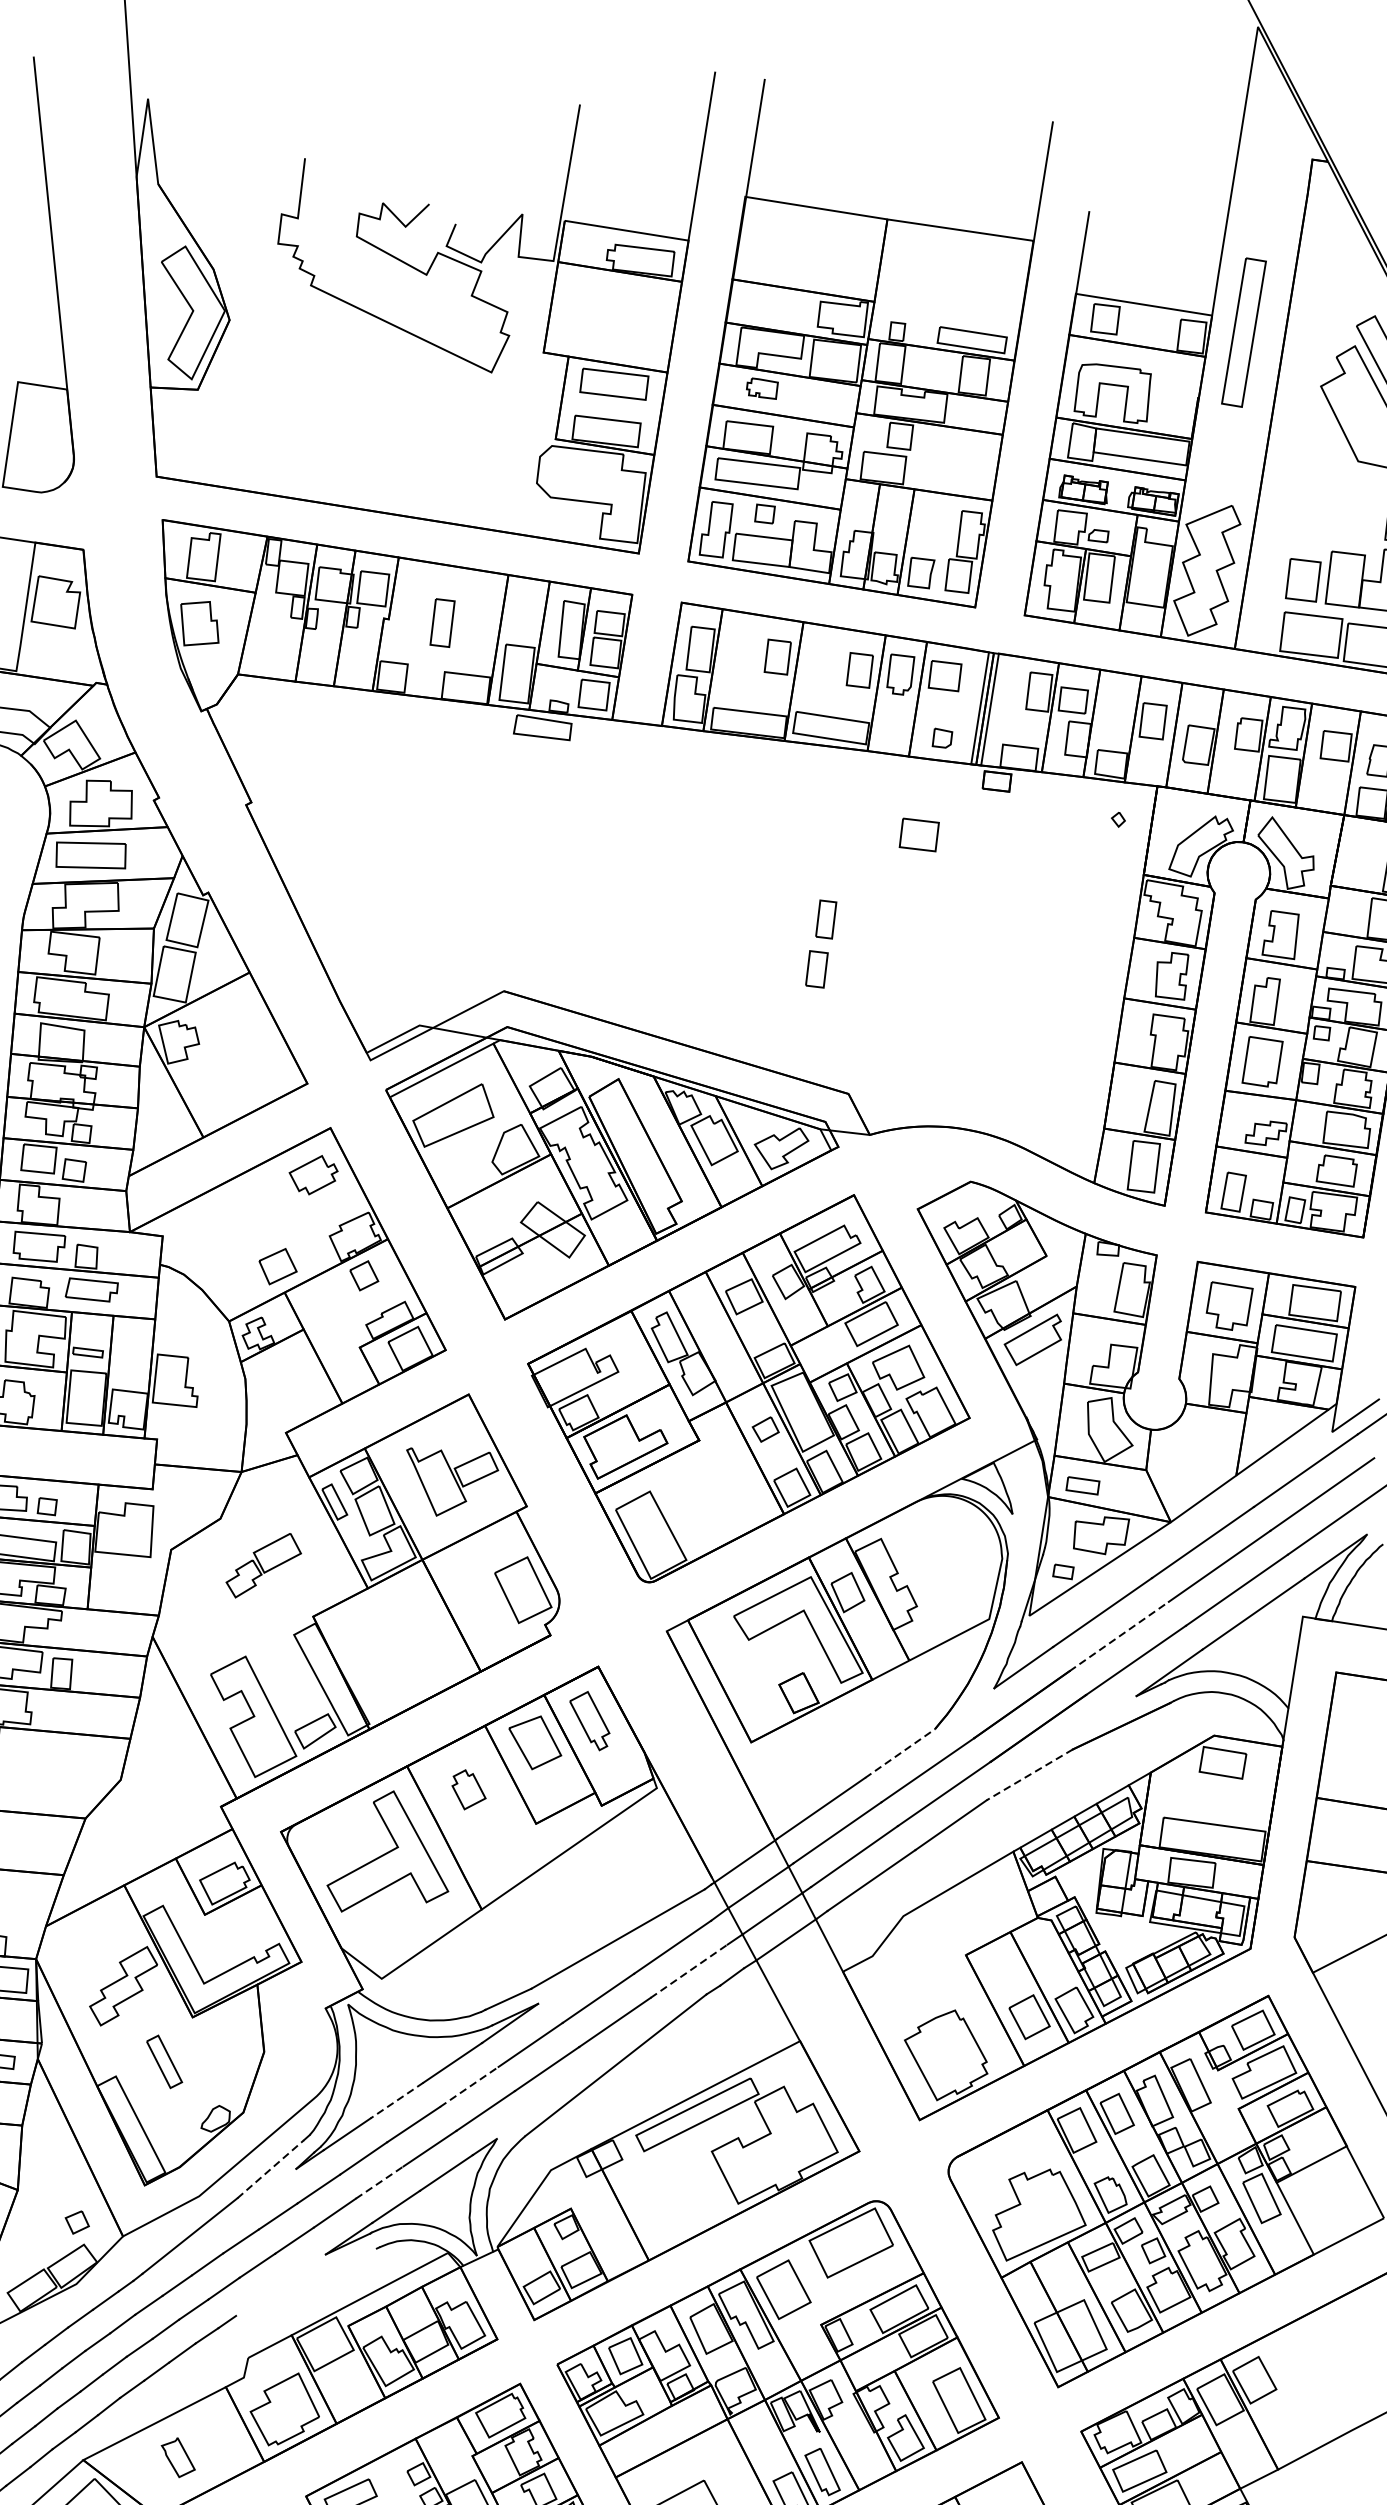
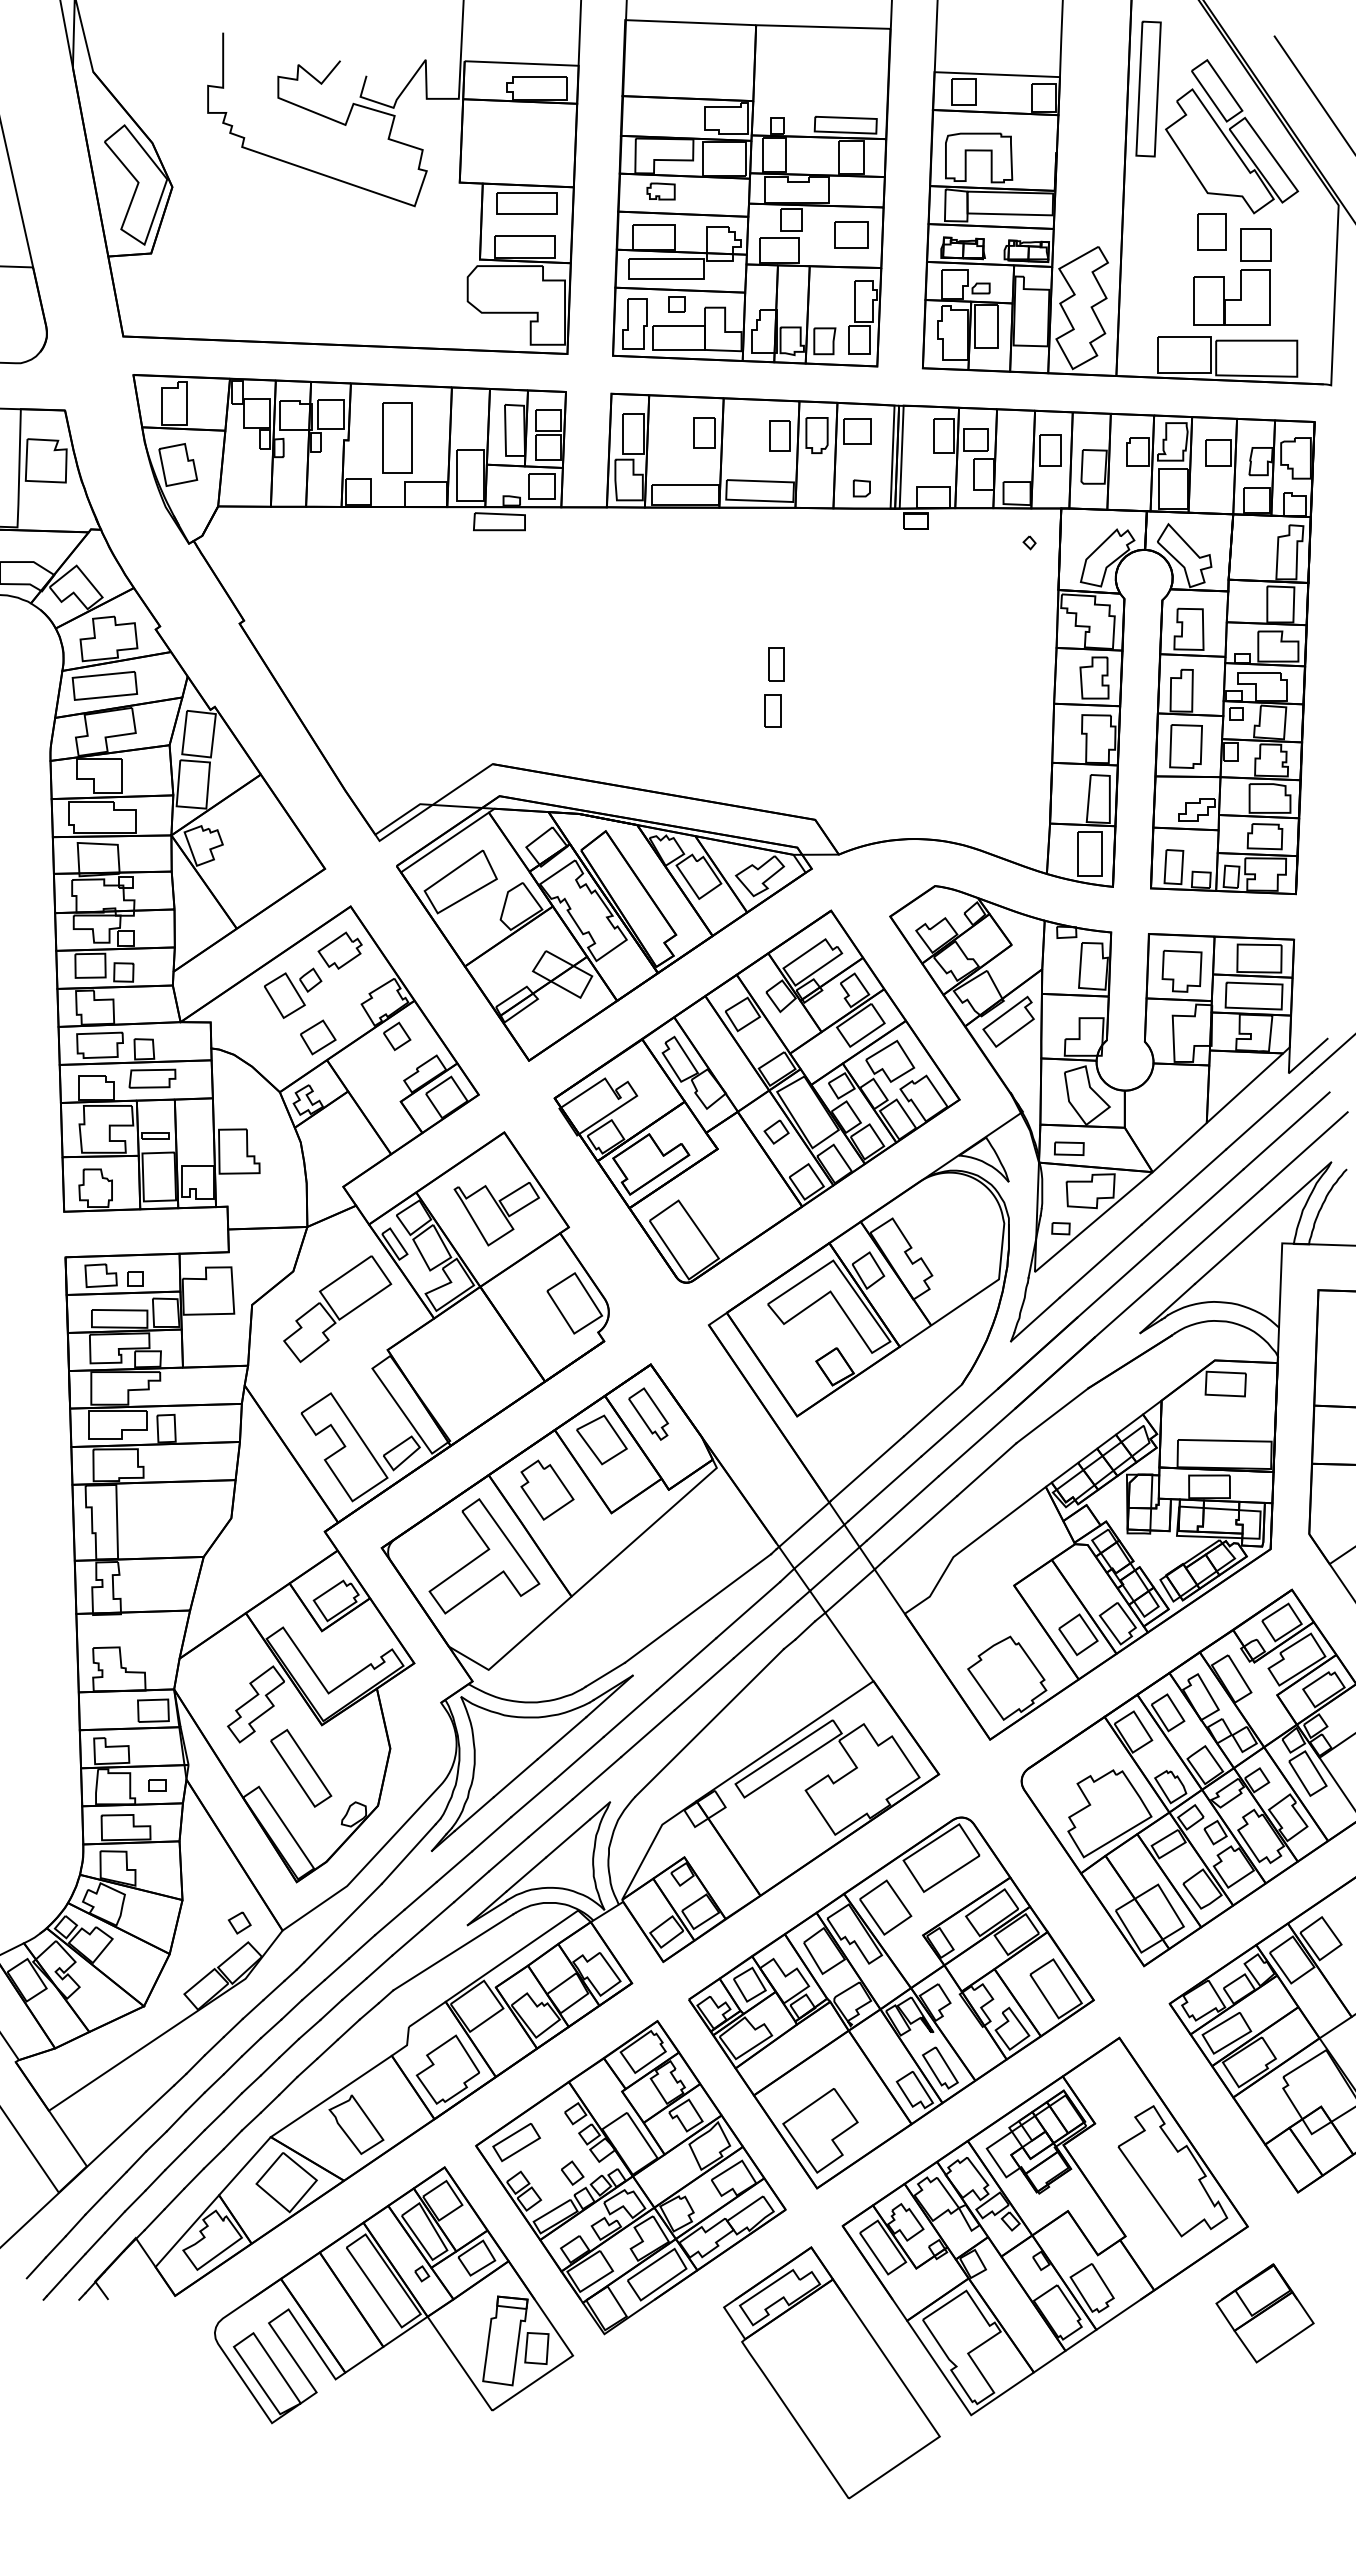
part: (1243, 331) -> (1148, 88), moved
part: (1302, 580) -> (1211, 231), moved
part: (442, 622) -> (397, 437), size x1.67
part: (919, 834) -> (851, 234), moved
part: (256, 1214) -> (293, 992), added
part: (263, 1565) -> (337, 1309), size x1.67
line: (1119, 1635) -> (1118, 1280), dashed -> solid
line: (899, 1753) -> (932, 1410), dashed -> solid
line: (1029, 1774) -> (1052, 1415), dashed -> solid
part: (469, 1789) -> (547, 1489), size x1.67
line: (688, 1970) -> (765, 1629), dashed -> solid
part: (164, 2061) -> (301, 1768), size x1.67
line: (469, 2086) -> (579, 1757), dashed -> solid
line: (396, 2100) -> (515, 1778), dashed -> solid
line: (271, 2168) -> (409, 1853), dashed -> solid
line: (380, 2181) -> (509, 1853), dashed -> solid
line: (306, 2282) -> (453, 1952), added
part: (178, 2457) -> (356, 2124), size x1.67

